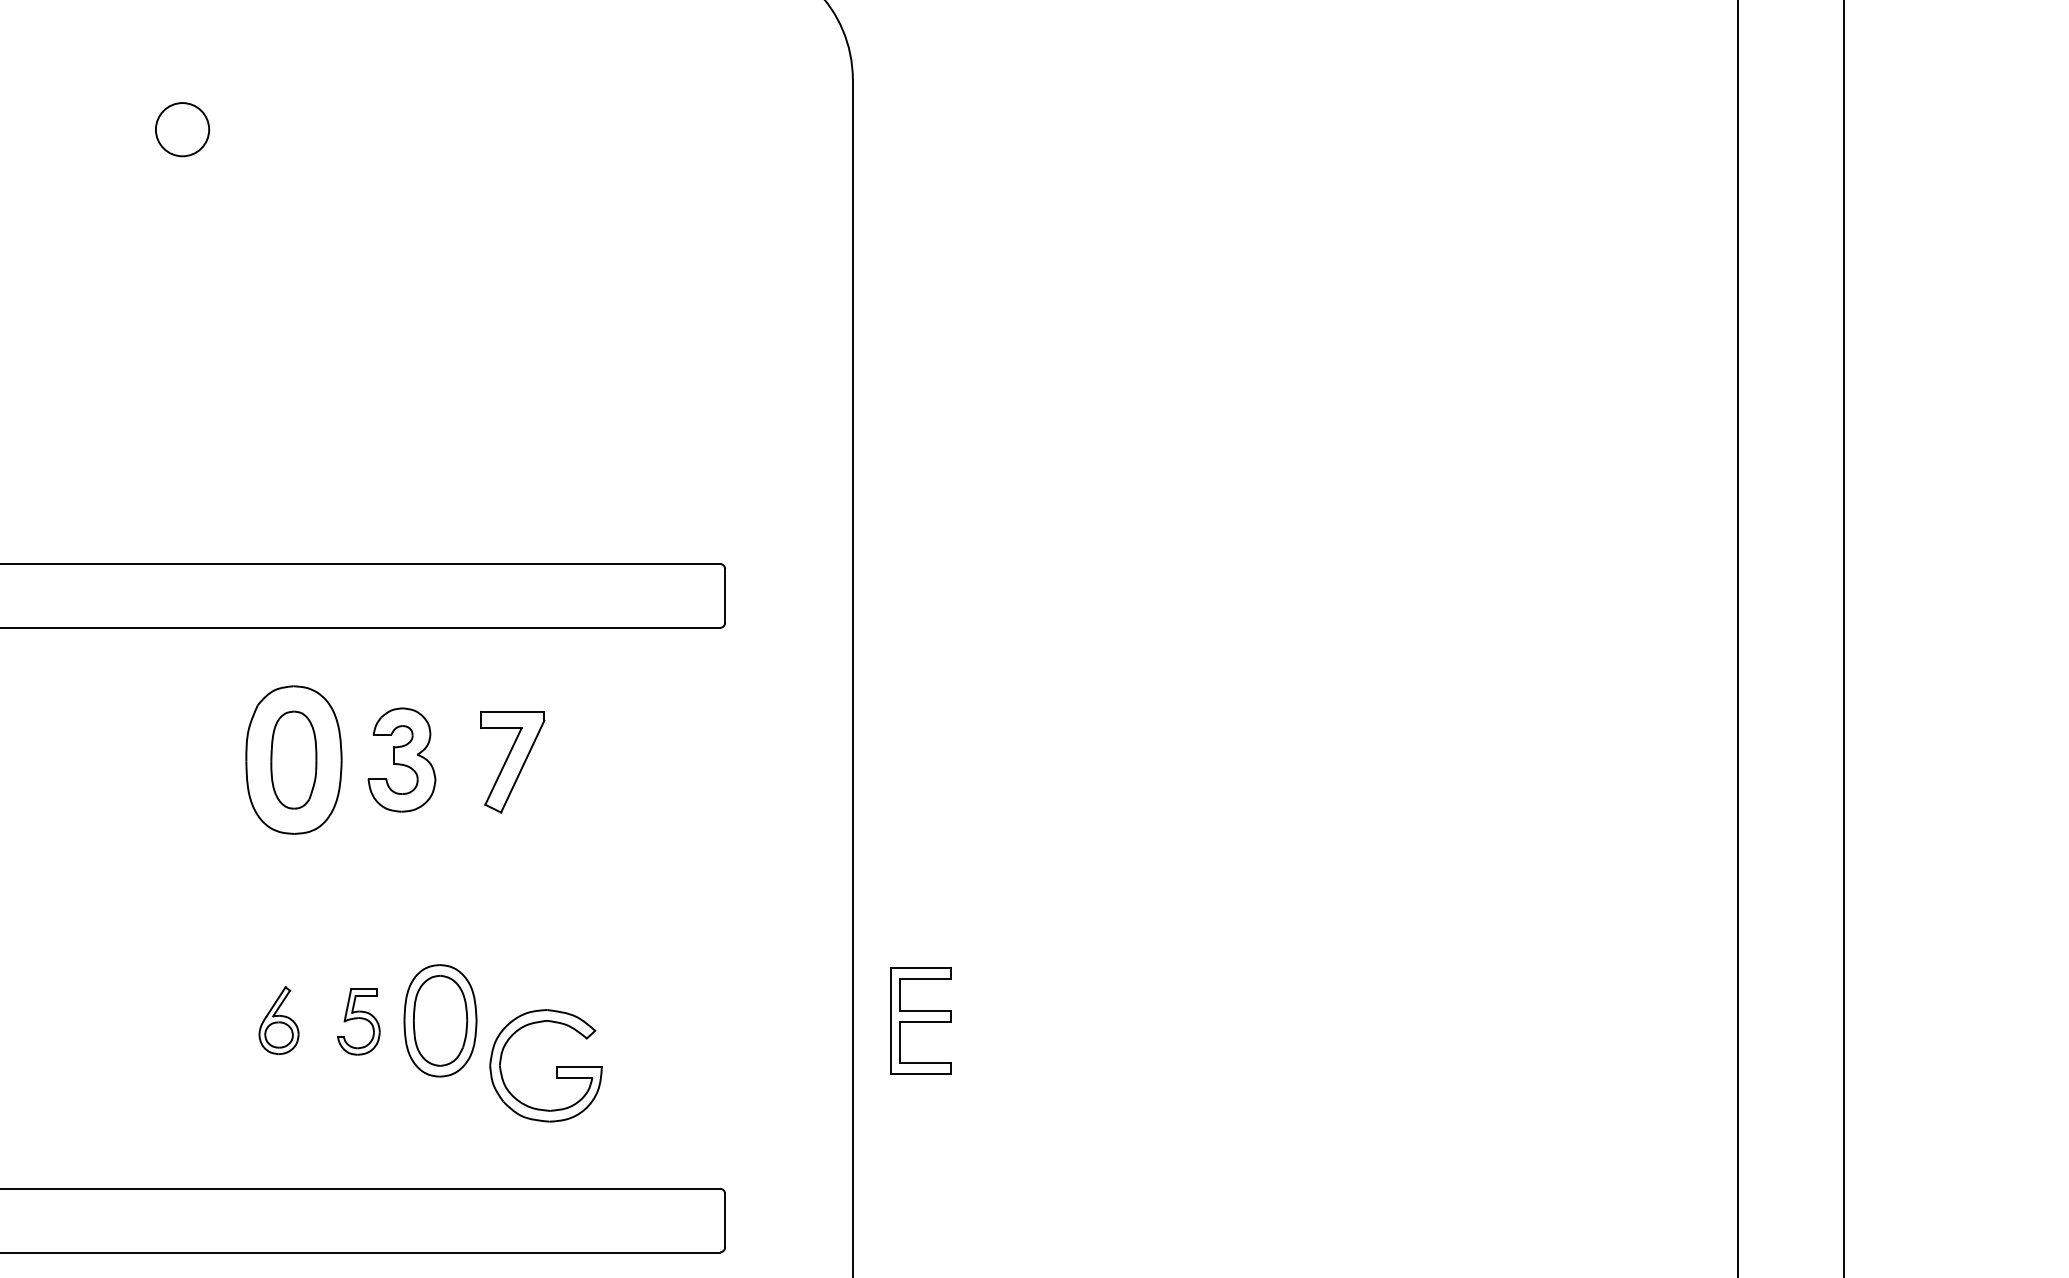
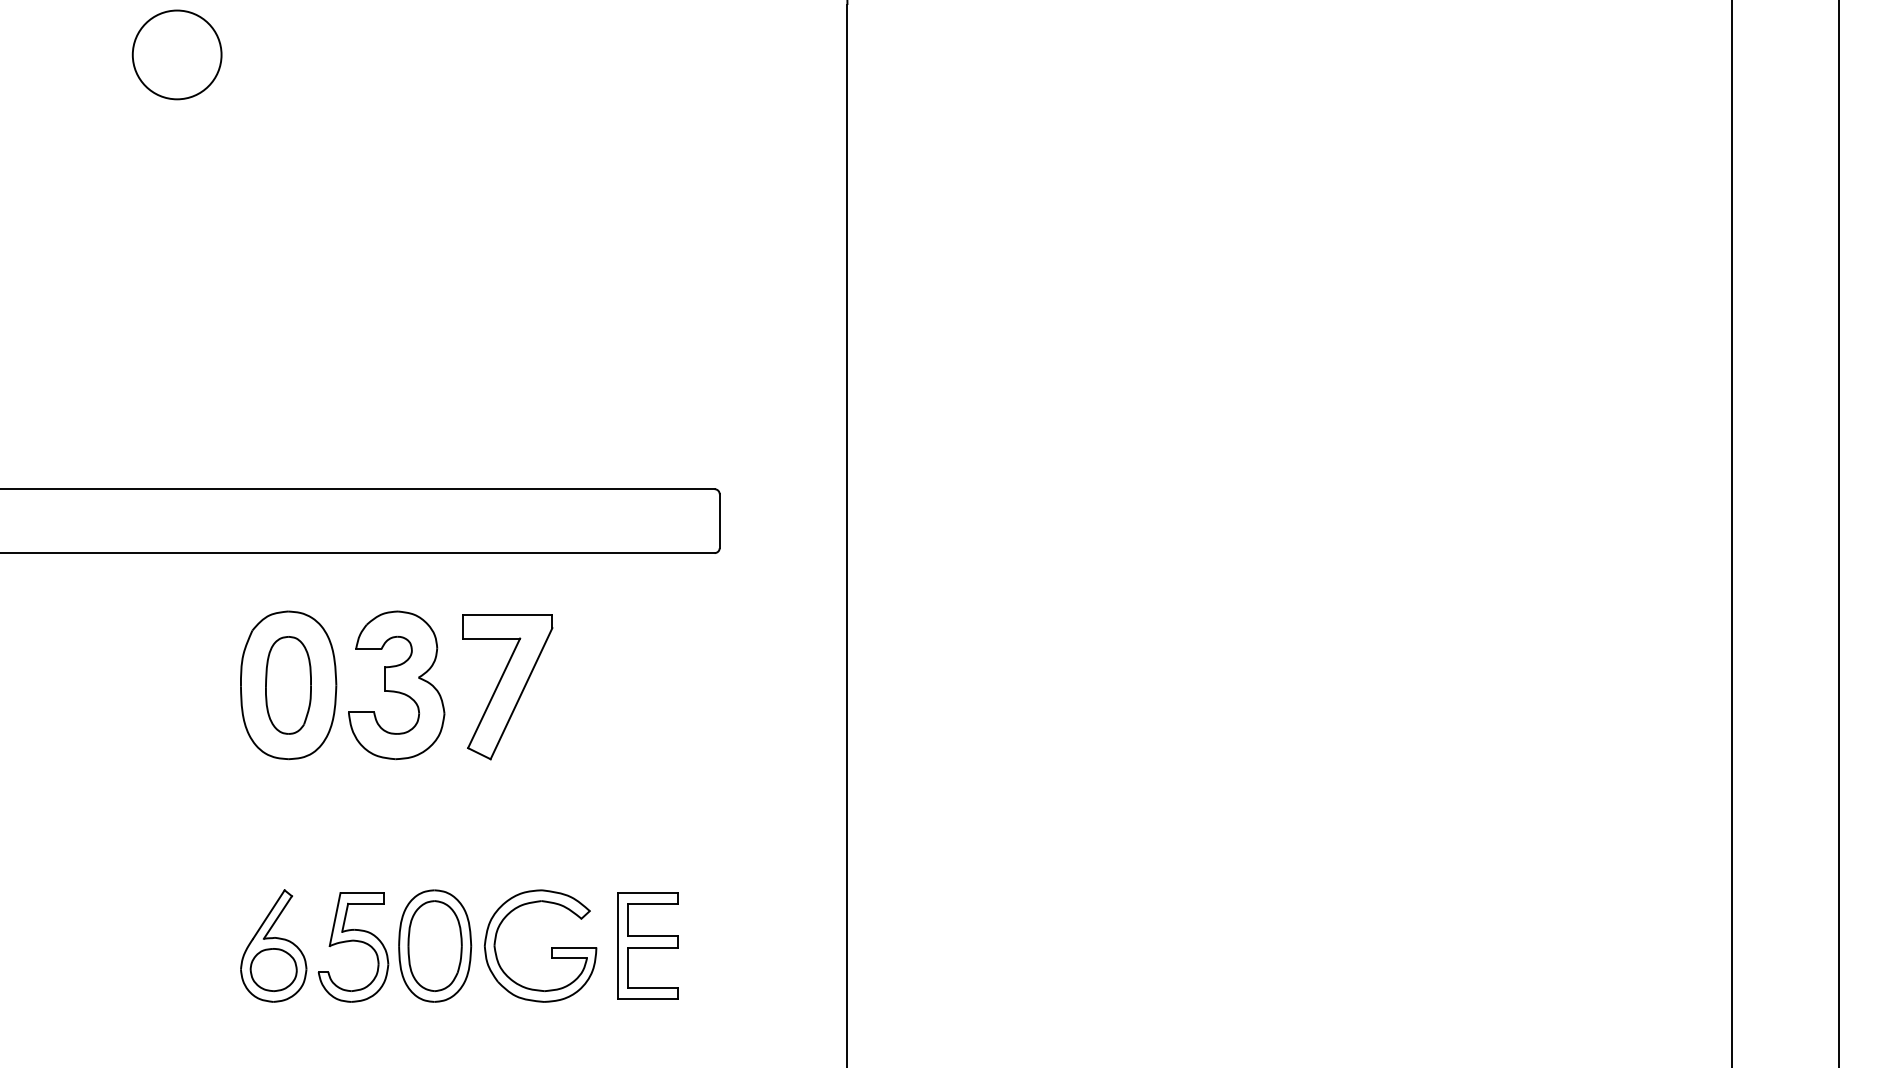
circle: (182, 129) -> (177, 54), size x1.67
part: (401, 759) -> (396, 684), size x1.43
part: (512, 762) -> (507, 687), size x1.43
part: (278, 1020) -> (273, 945), size x1.67
part: (920, 1020) -> (648, 945), moved
part: (358, 1021) -> (353, 946), size x1.67
part: (556, 1066) -> (551, 946), moved

